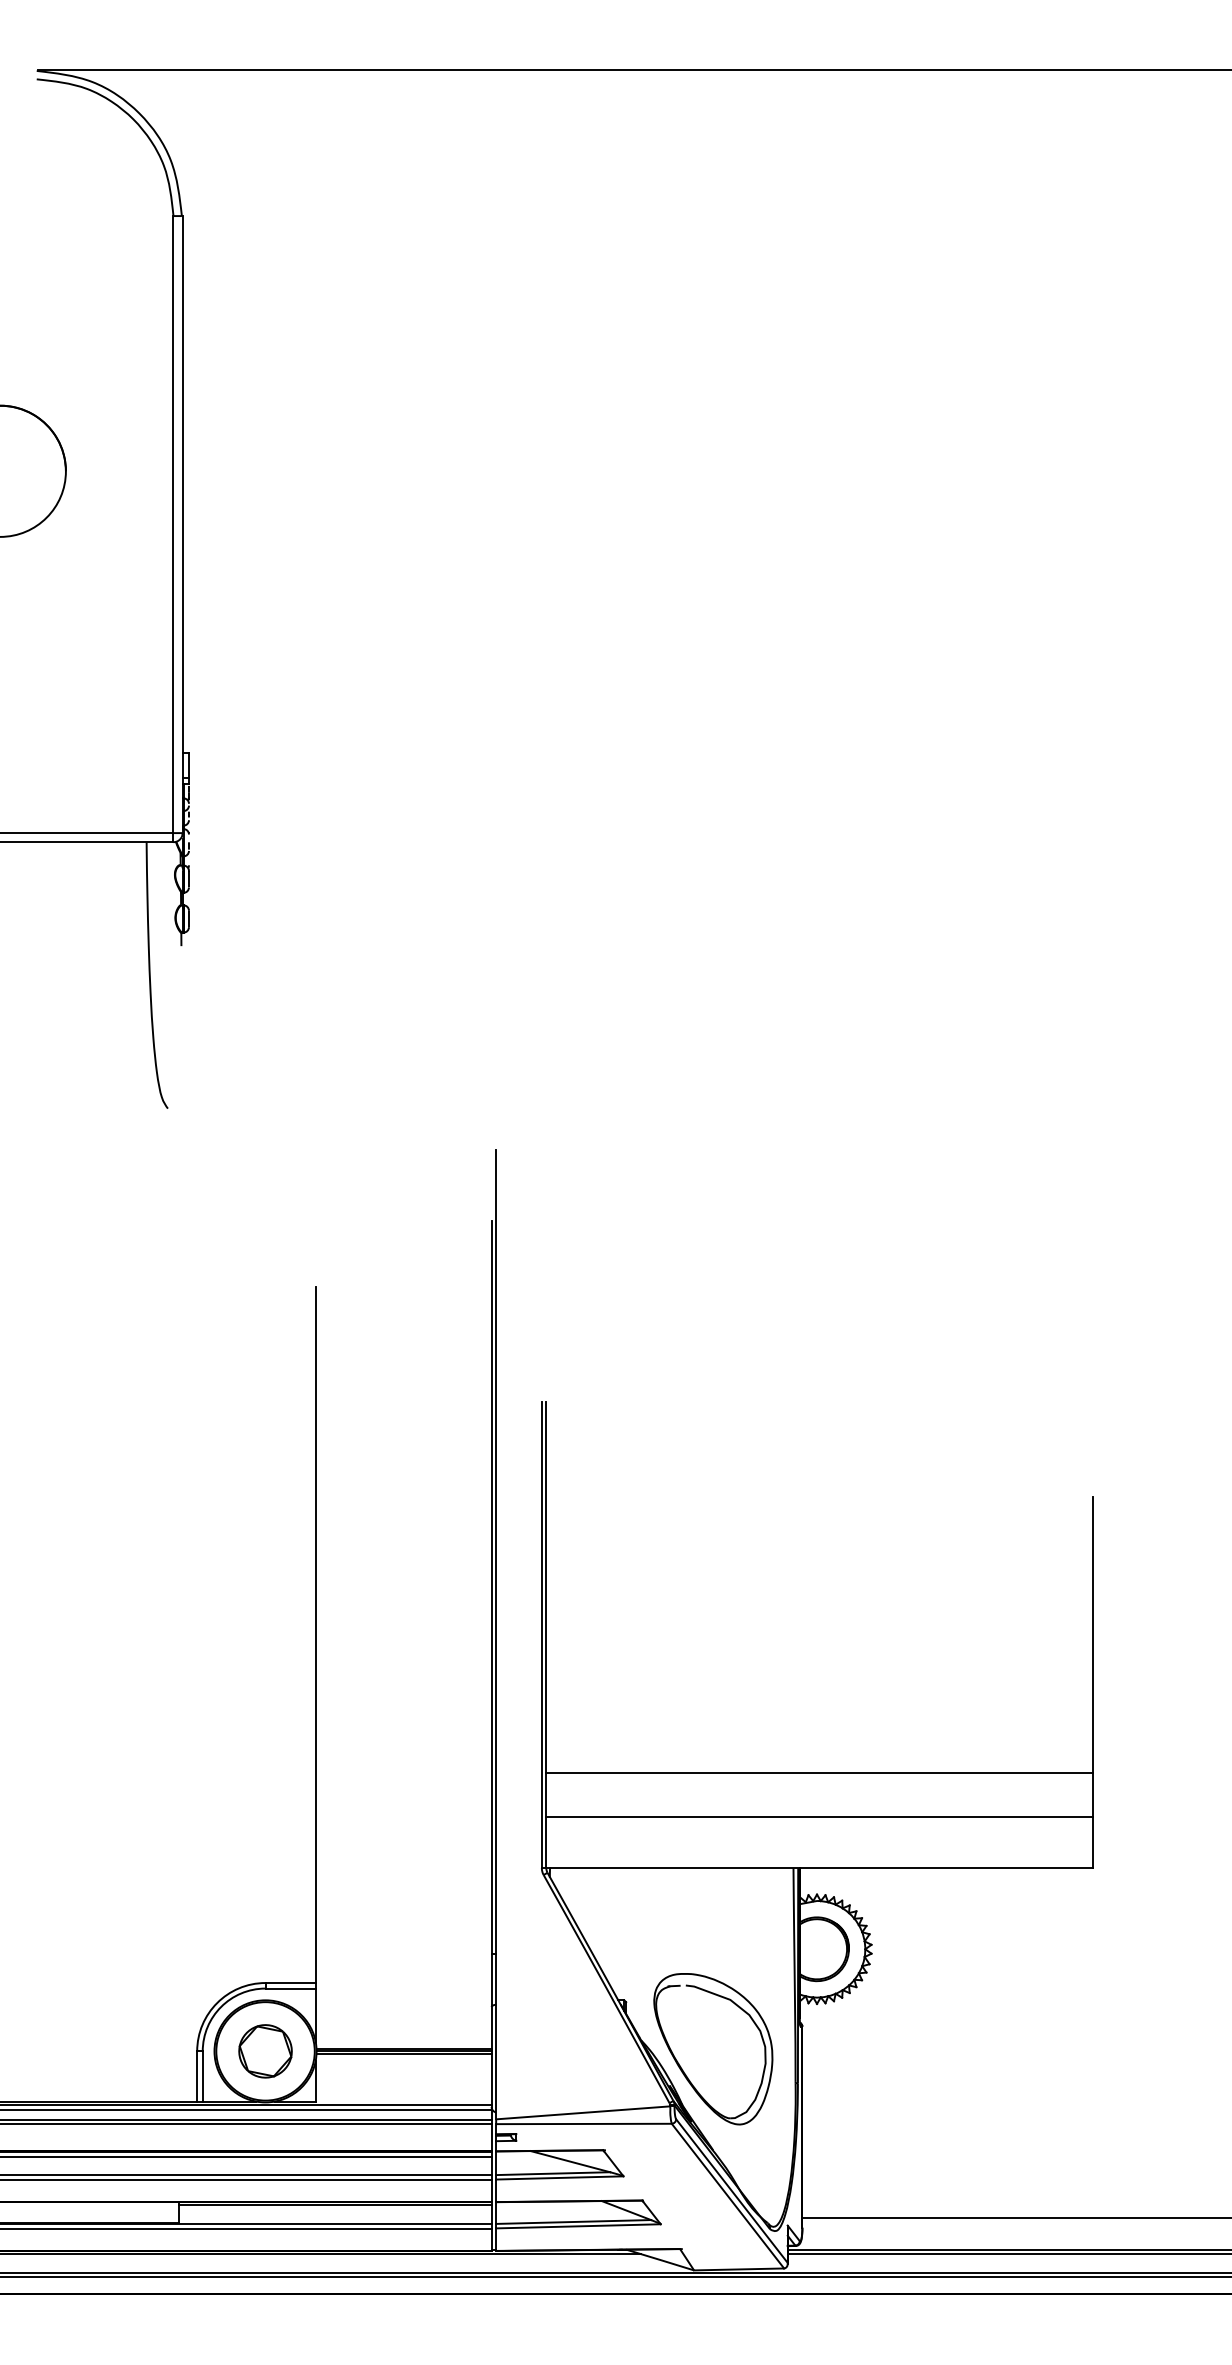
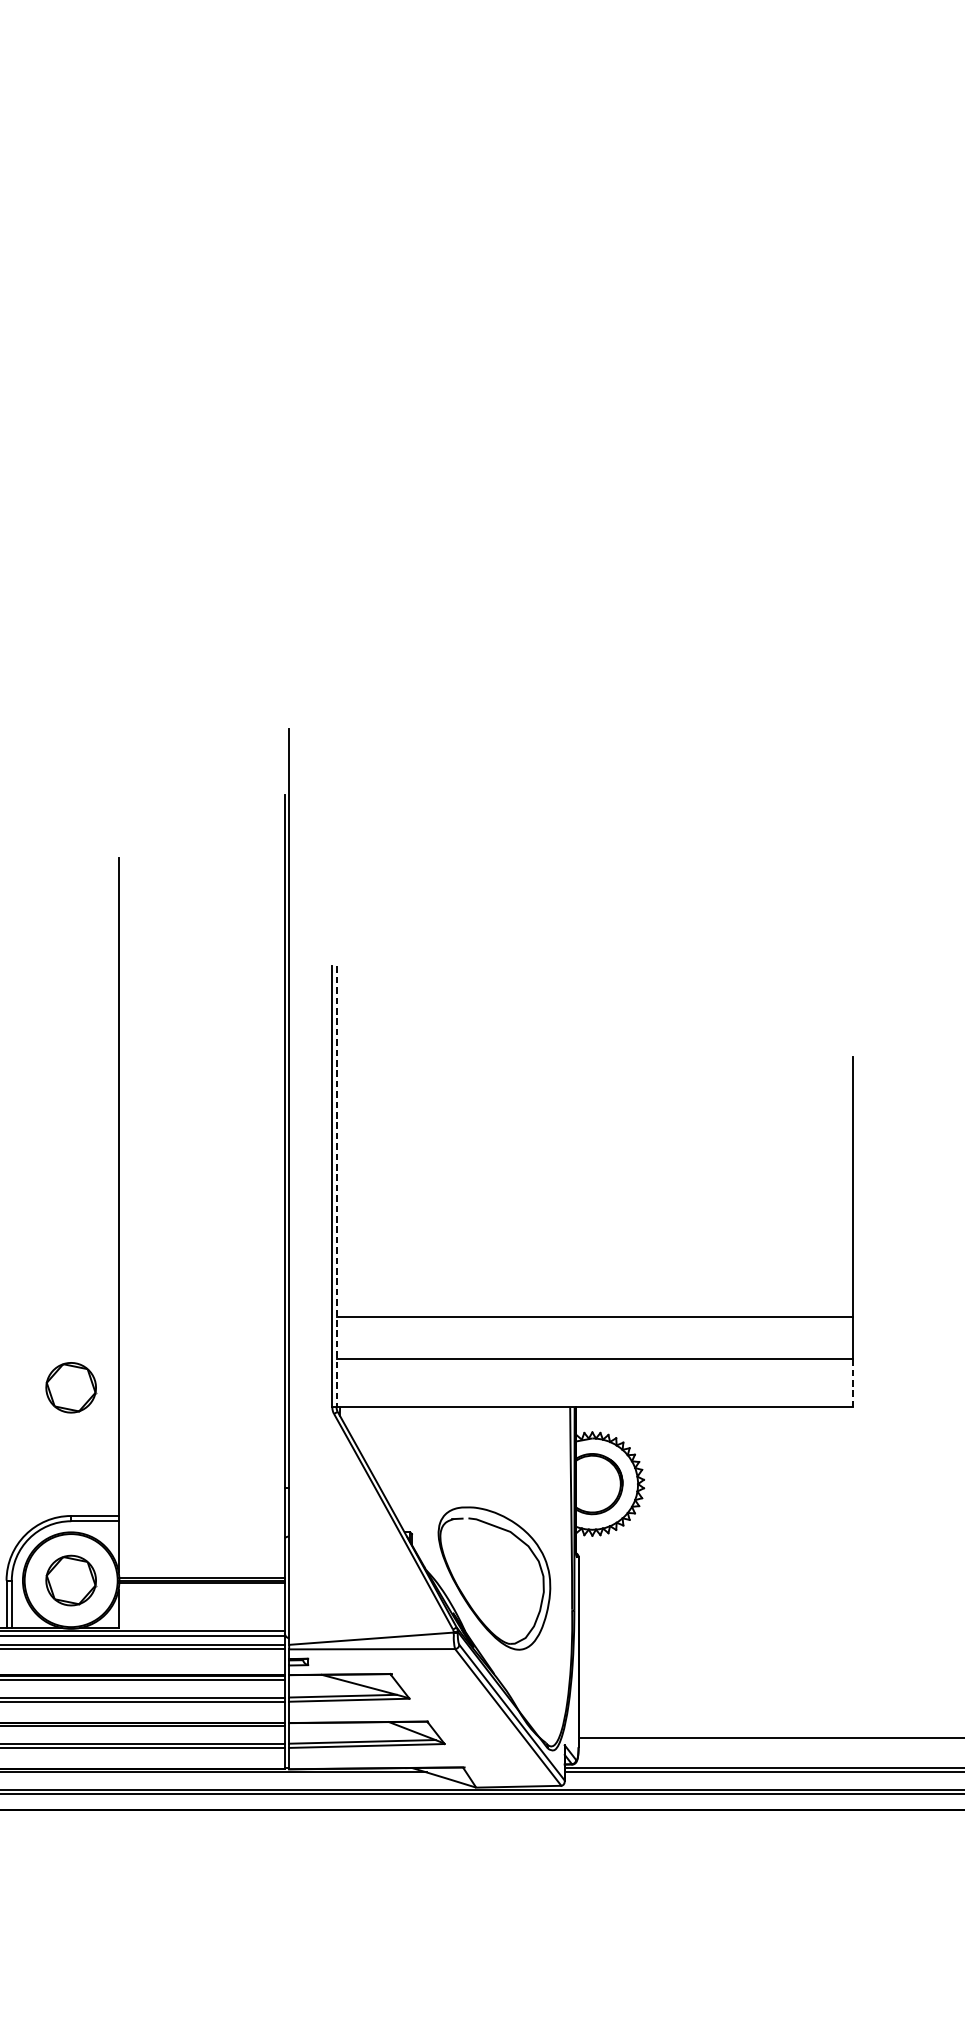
line: (546, 1635) -> (336, 1187), solid -> dashed
line: (1093, 1842) -> (853, 1383), solid -> dashed
part: (265, 1847) -> (71, 1387), added

